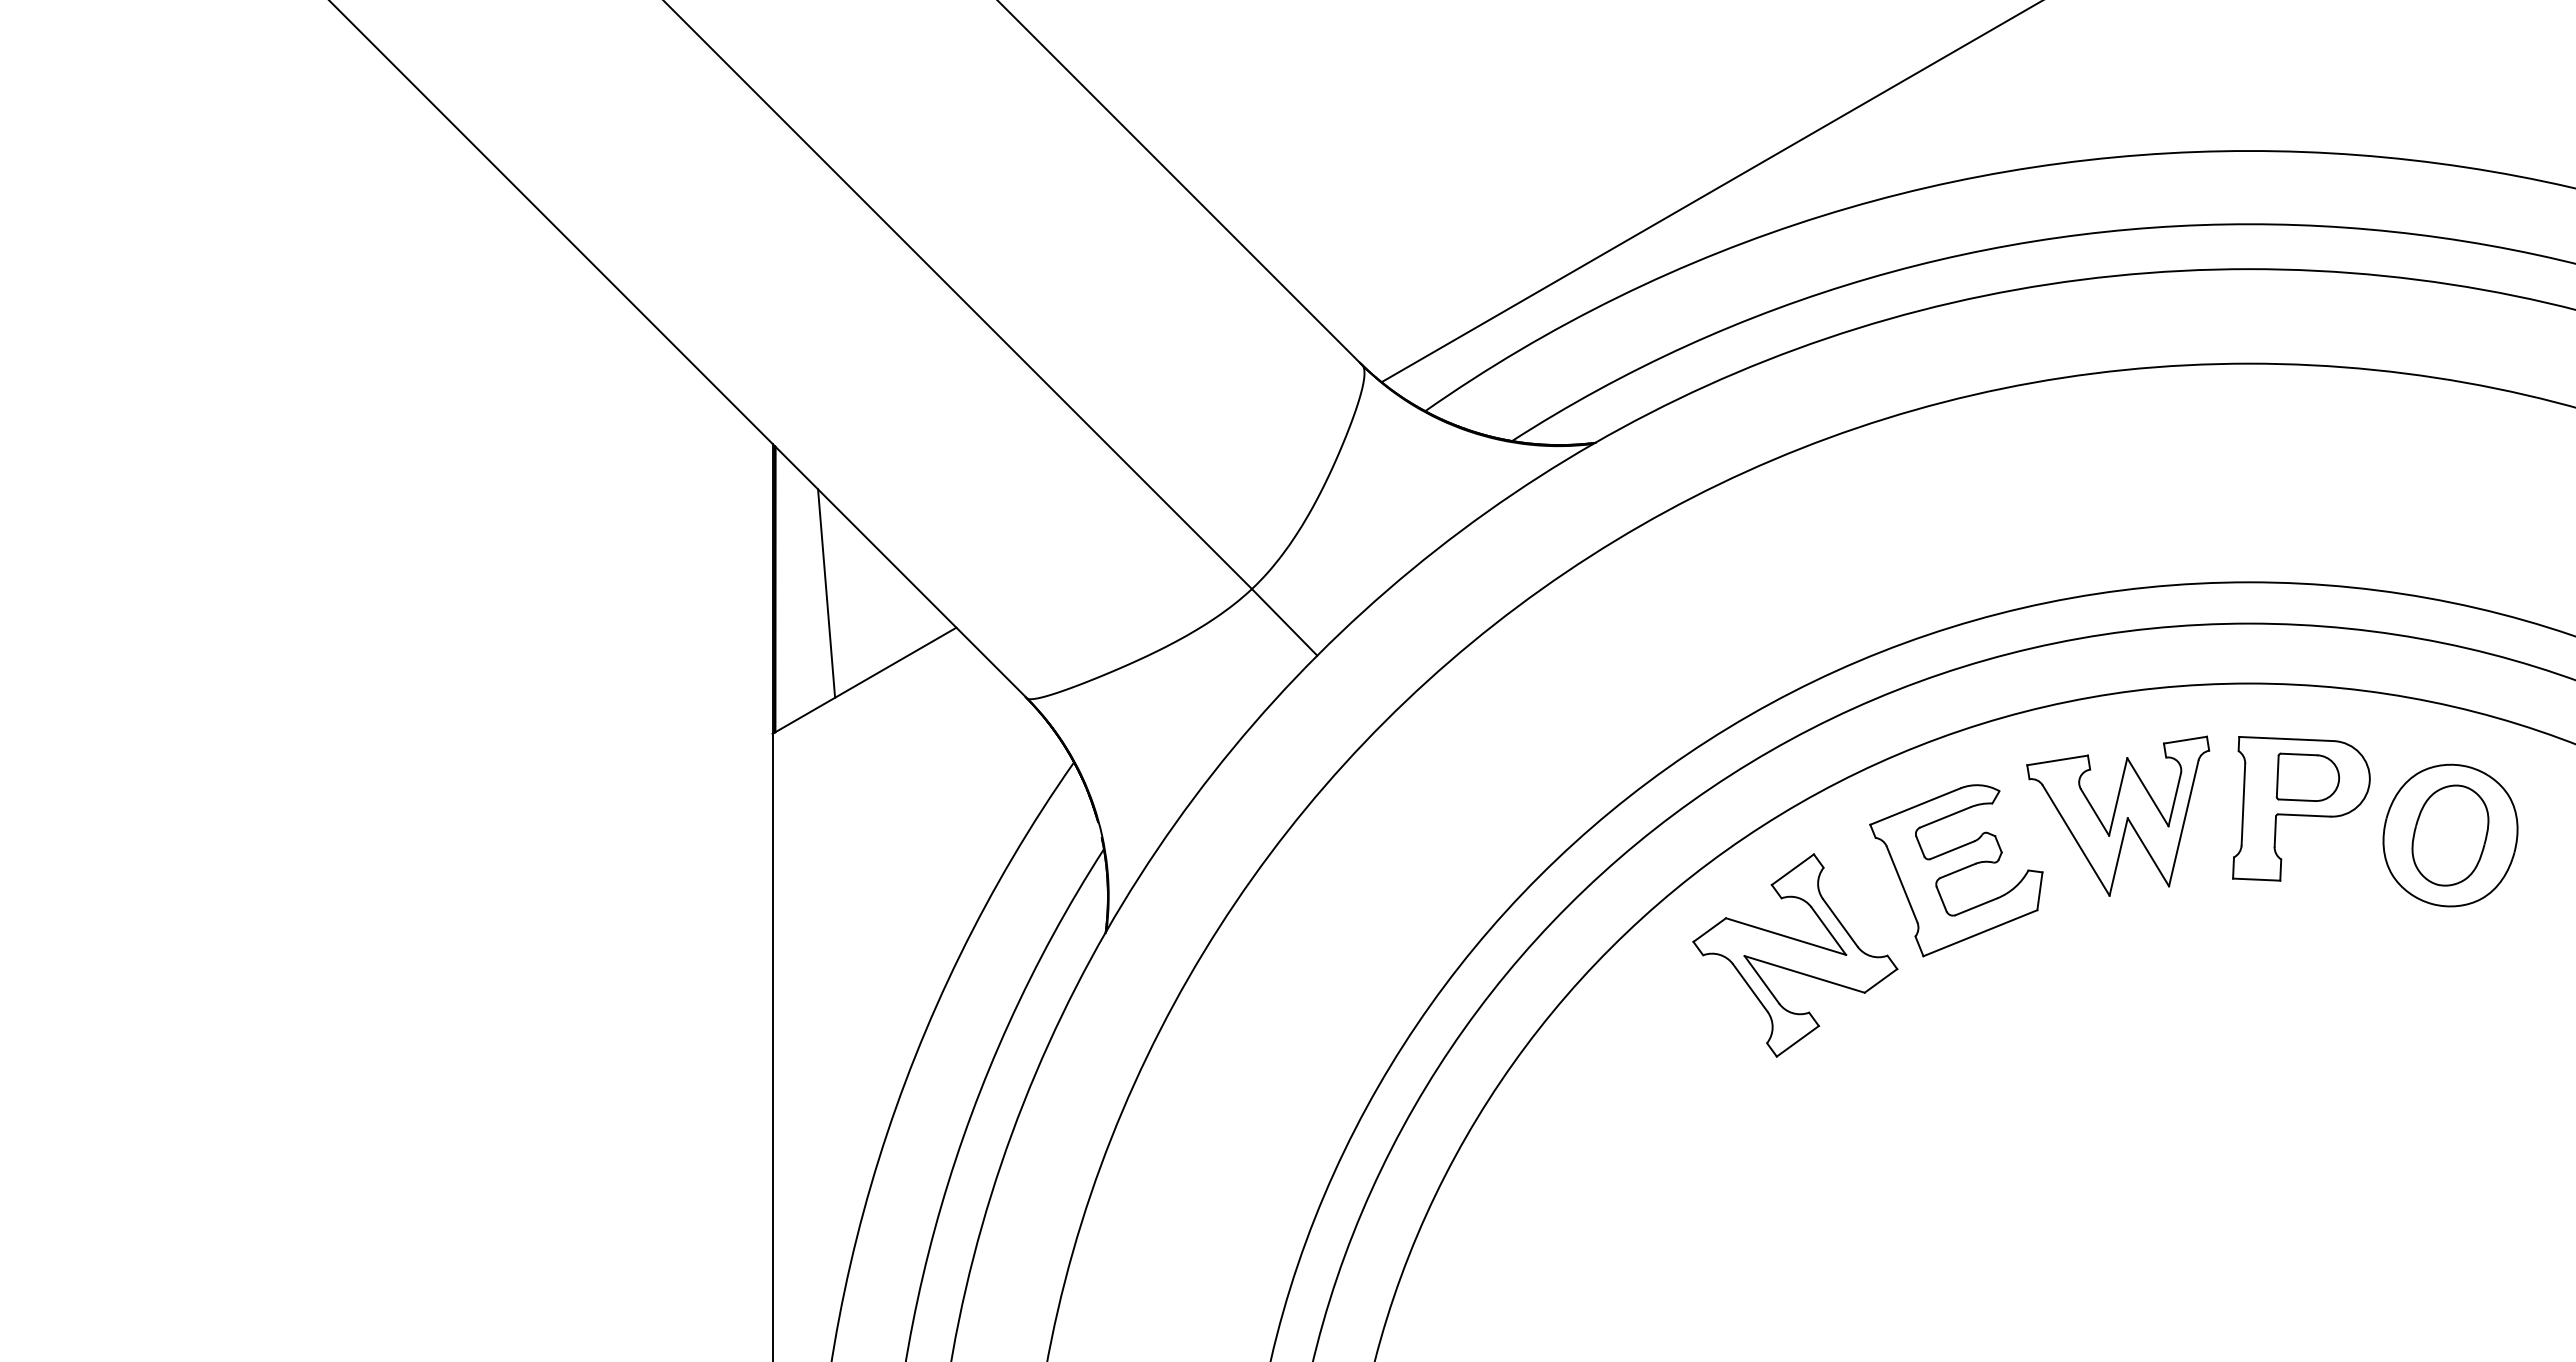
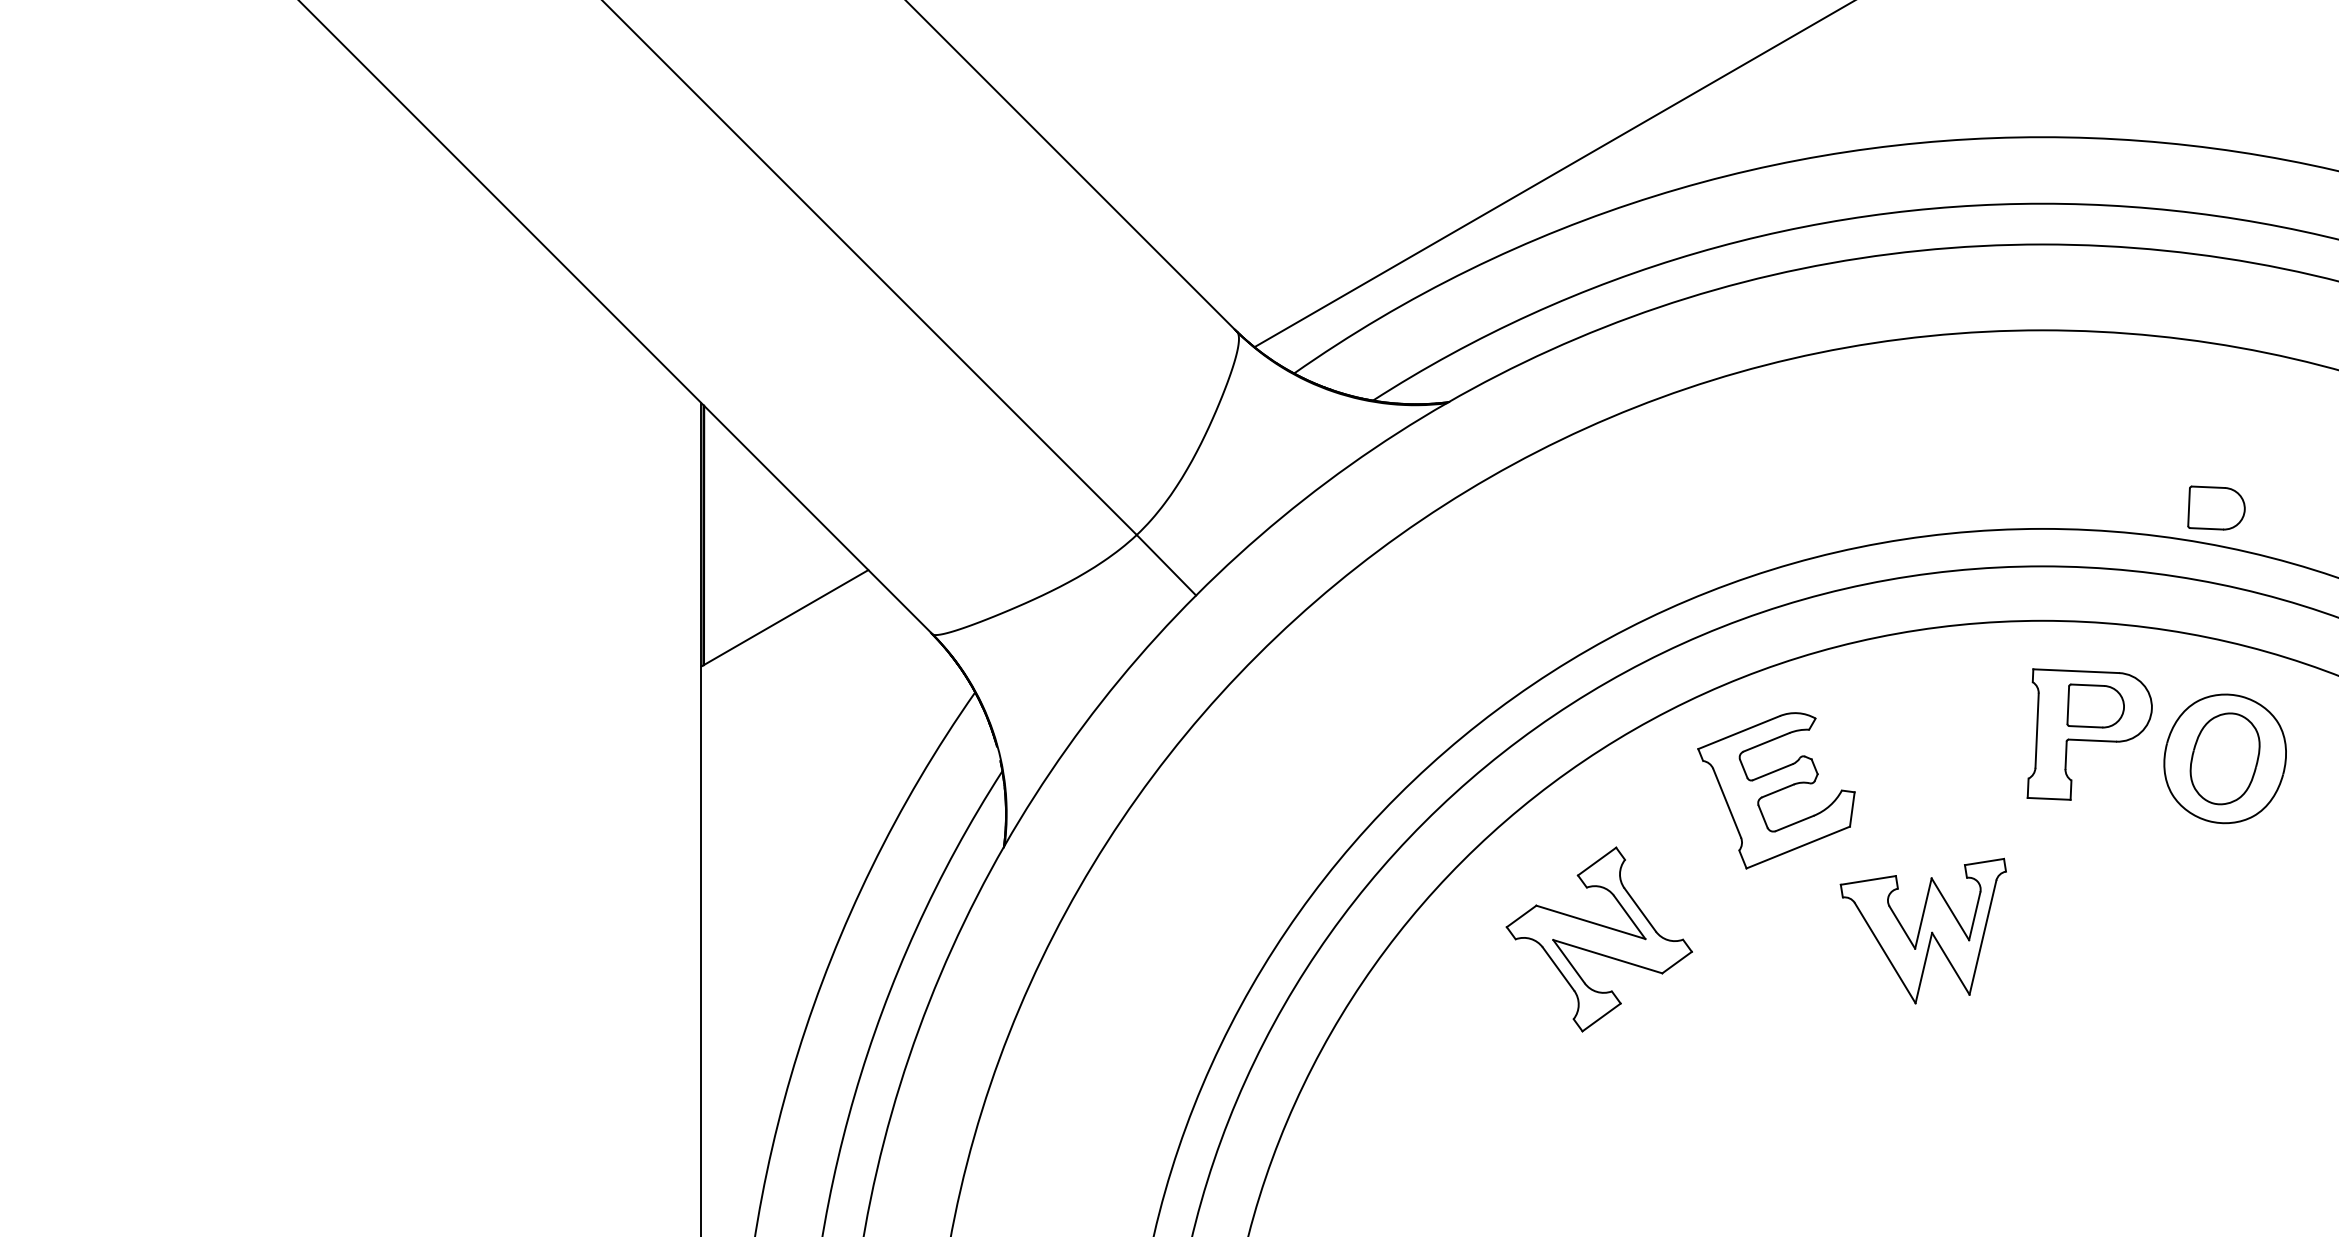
part: (2440, 558) -> (2216, 507), added
line: (826, 593) -> (750, 539), removed
part: (2118, 815) -> (1923, 930), moved
part: (1795, 955) -> (1599, 939), moved

